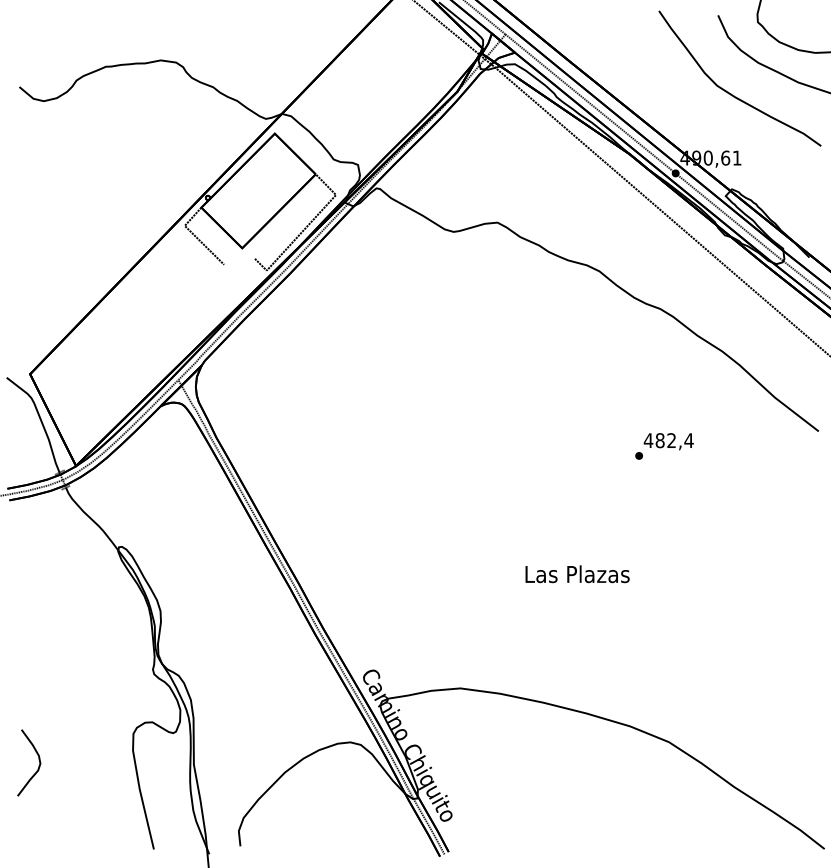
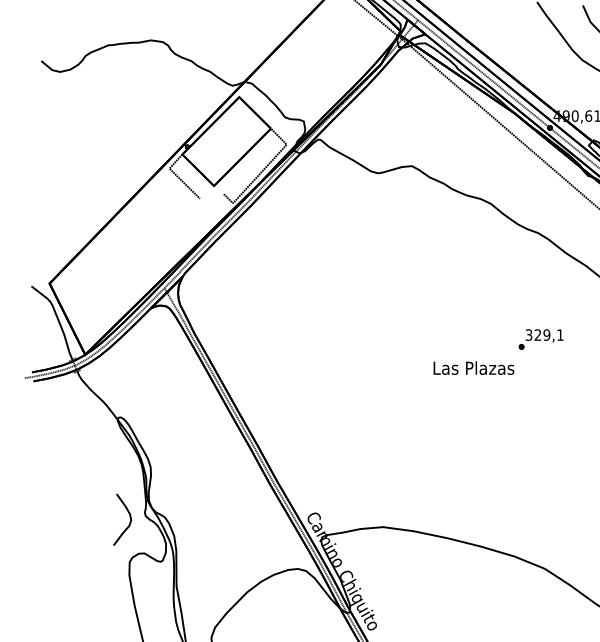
text: (668, 440) -> (544, 334), 482,4 -> 329,1
text: (577, 574) -> (473, 368), moved
curve: (38, 760) -> (129, 517), moved

